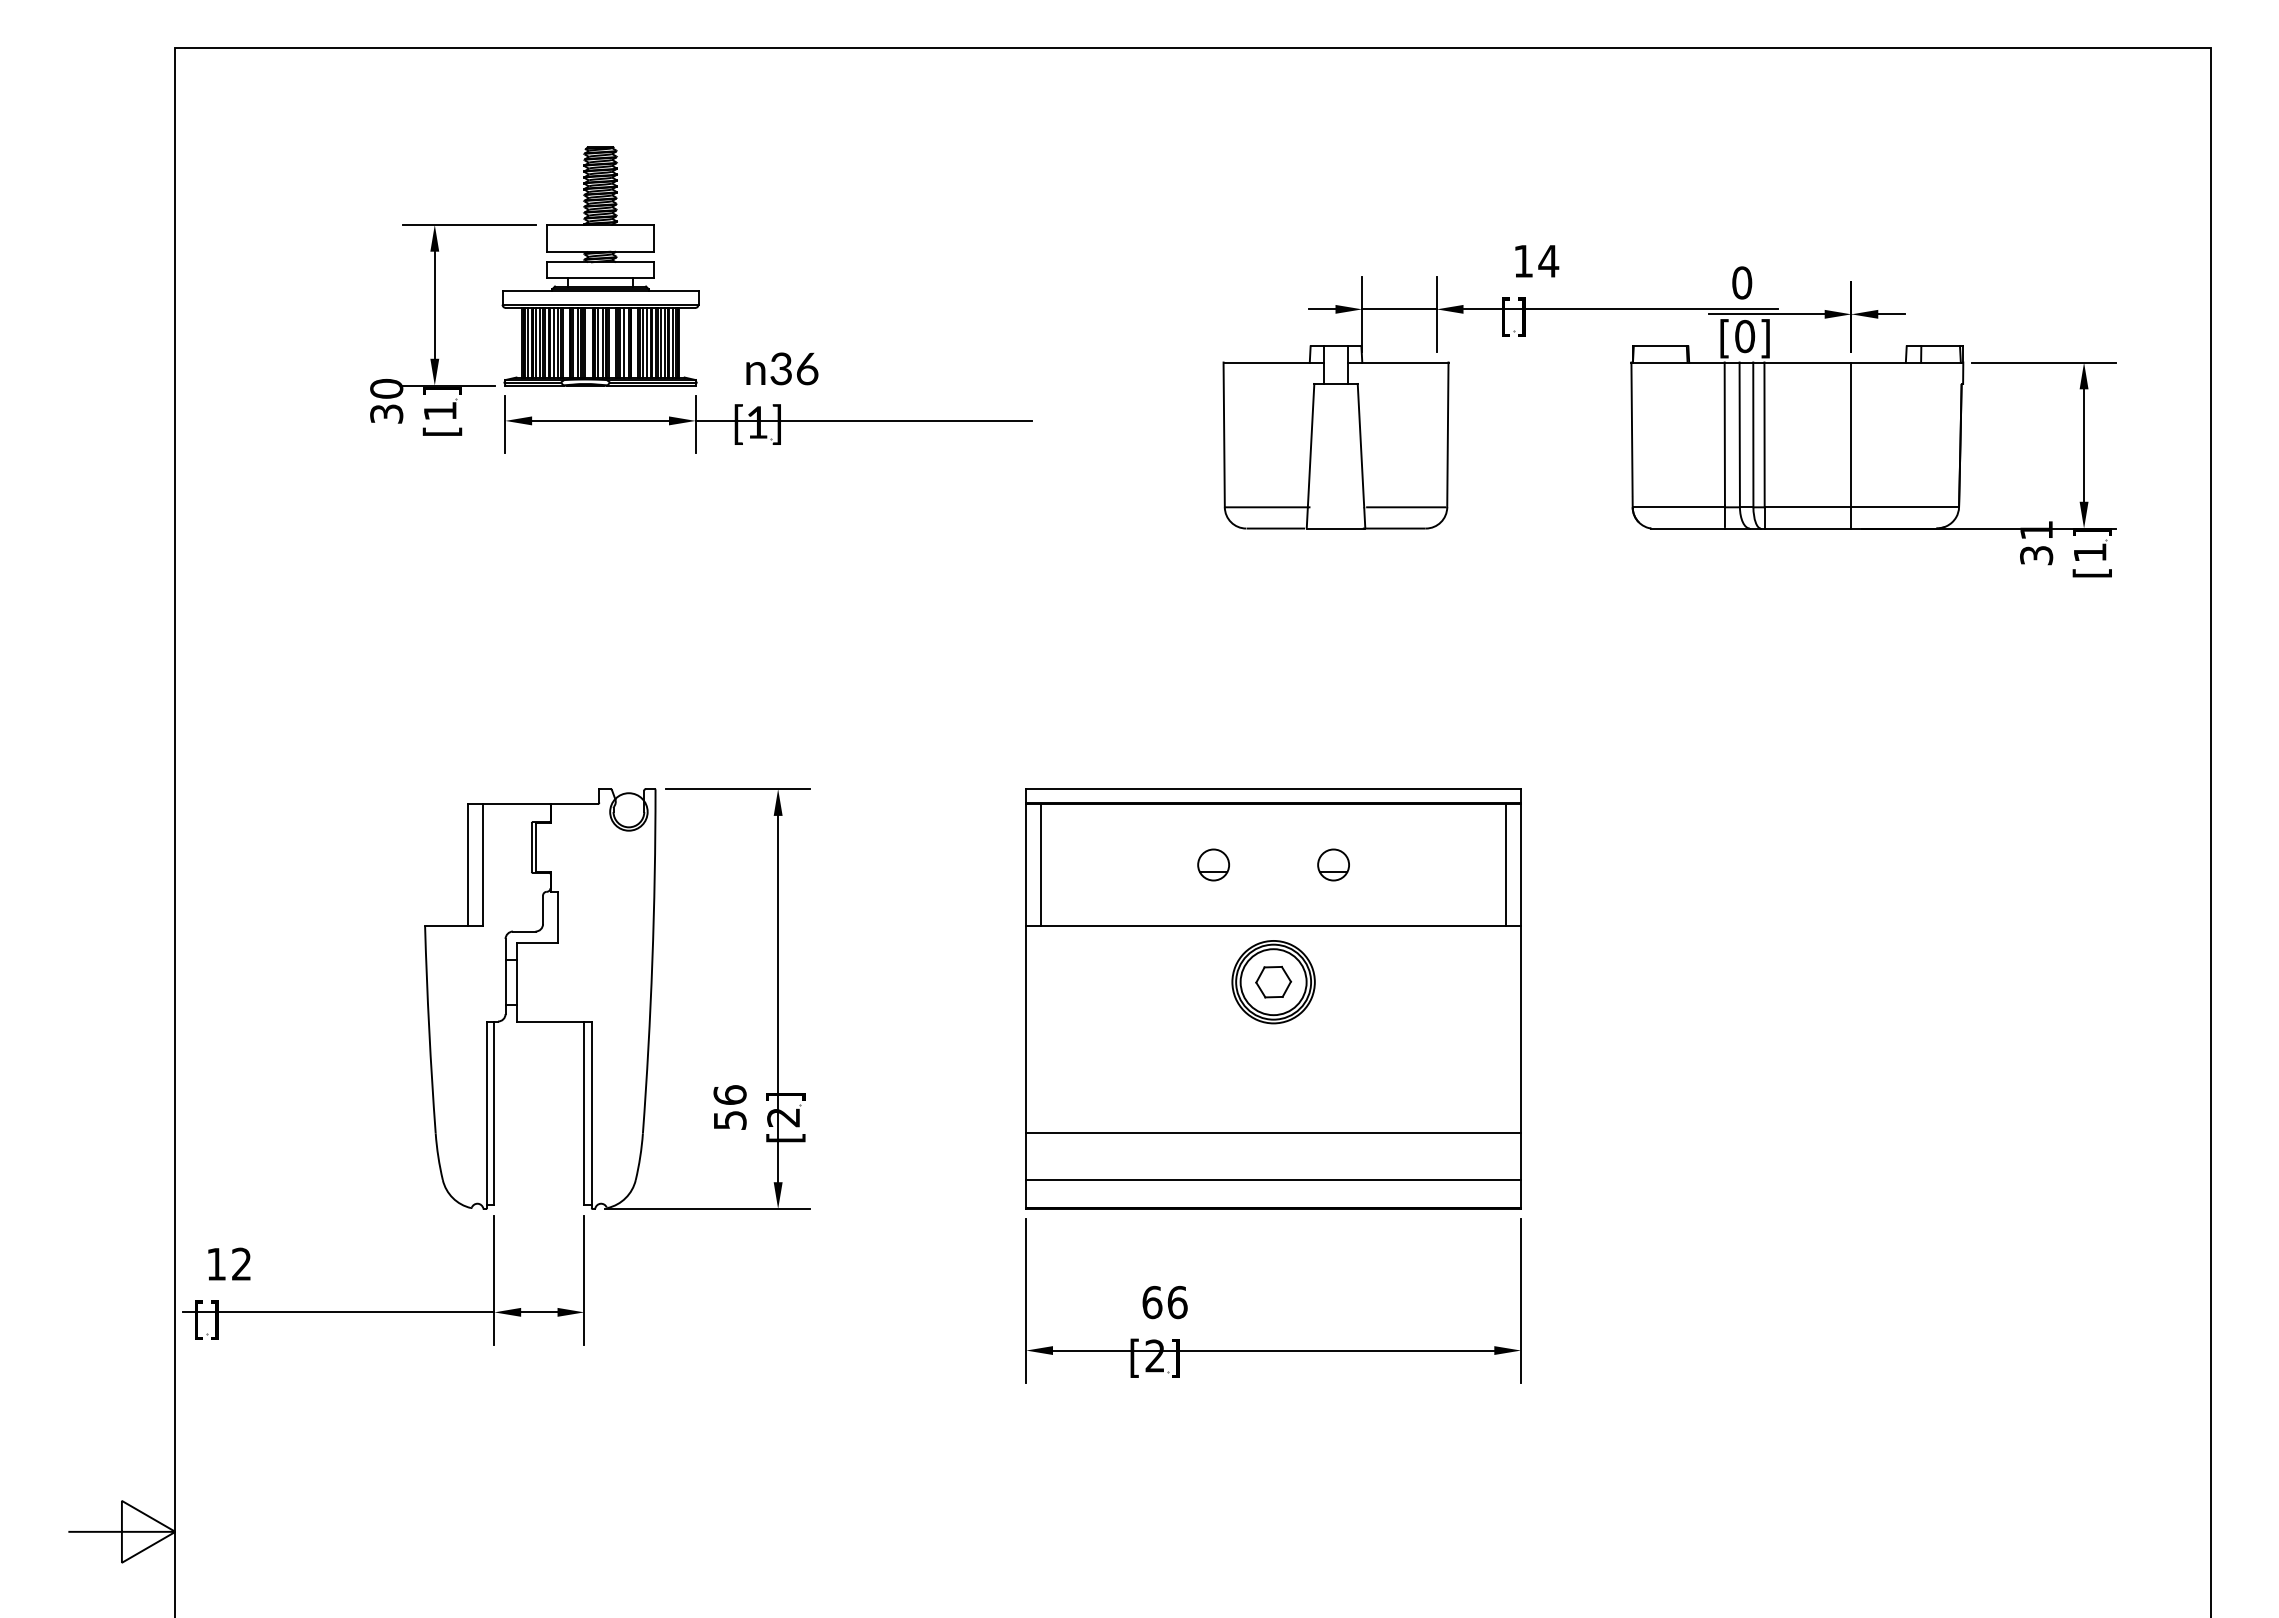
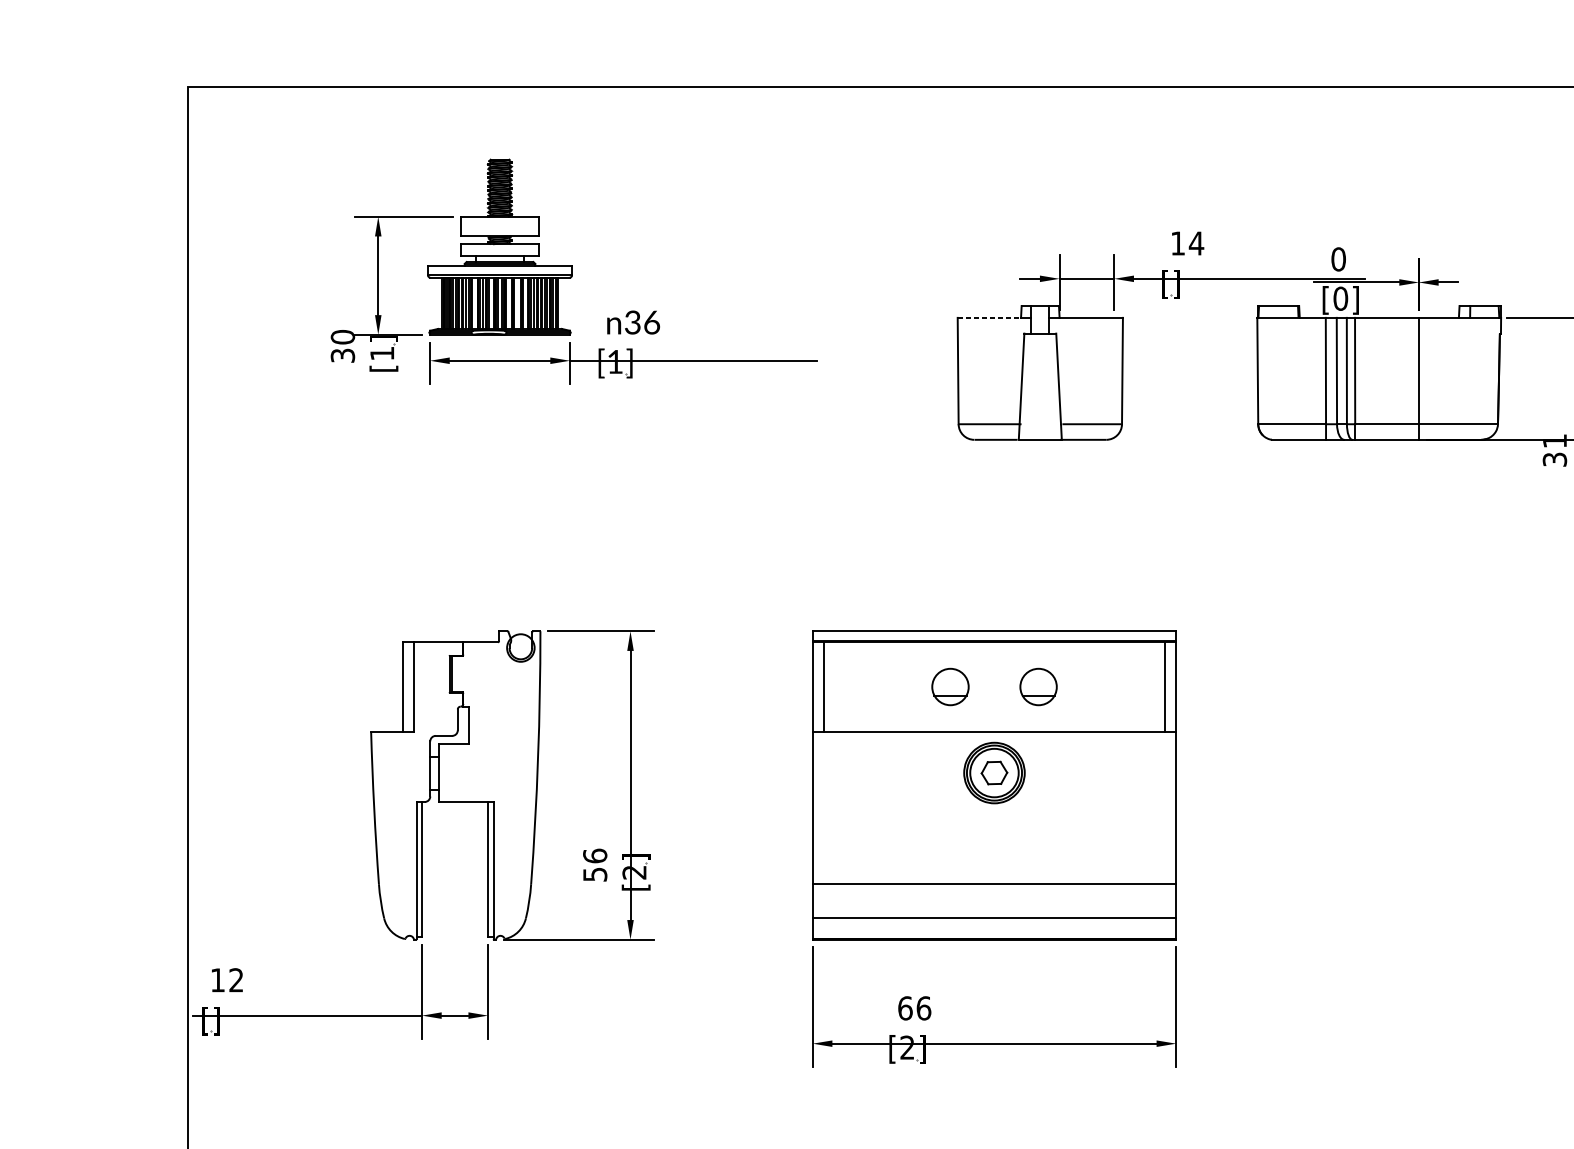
line: (623, 342) -> (516, 303), removed
line: (1267, 362) -> (989, 317), solid -> dashed
part: (1213, 864) -> (950, 686), size x1.6
part: (1333, 864) -> (1038, 686), size x1.6

